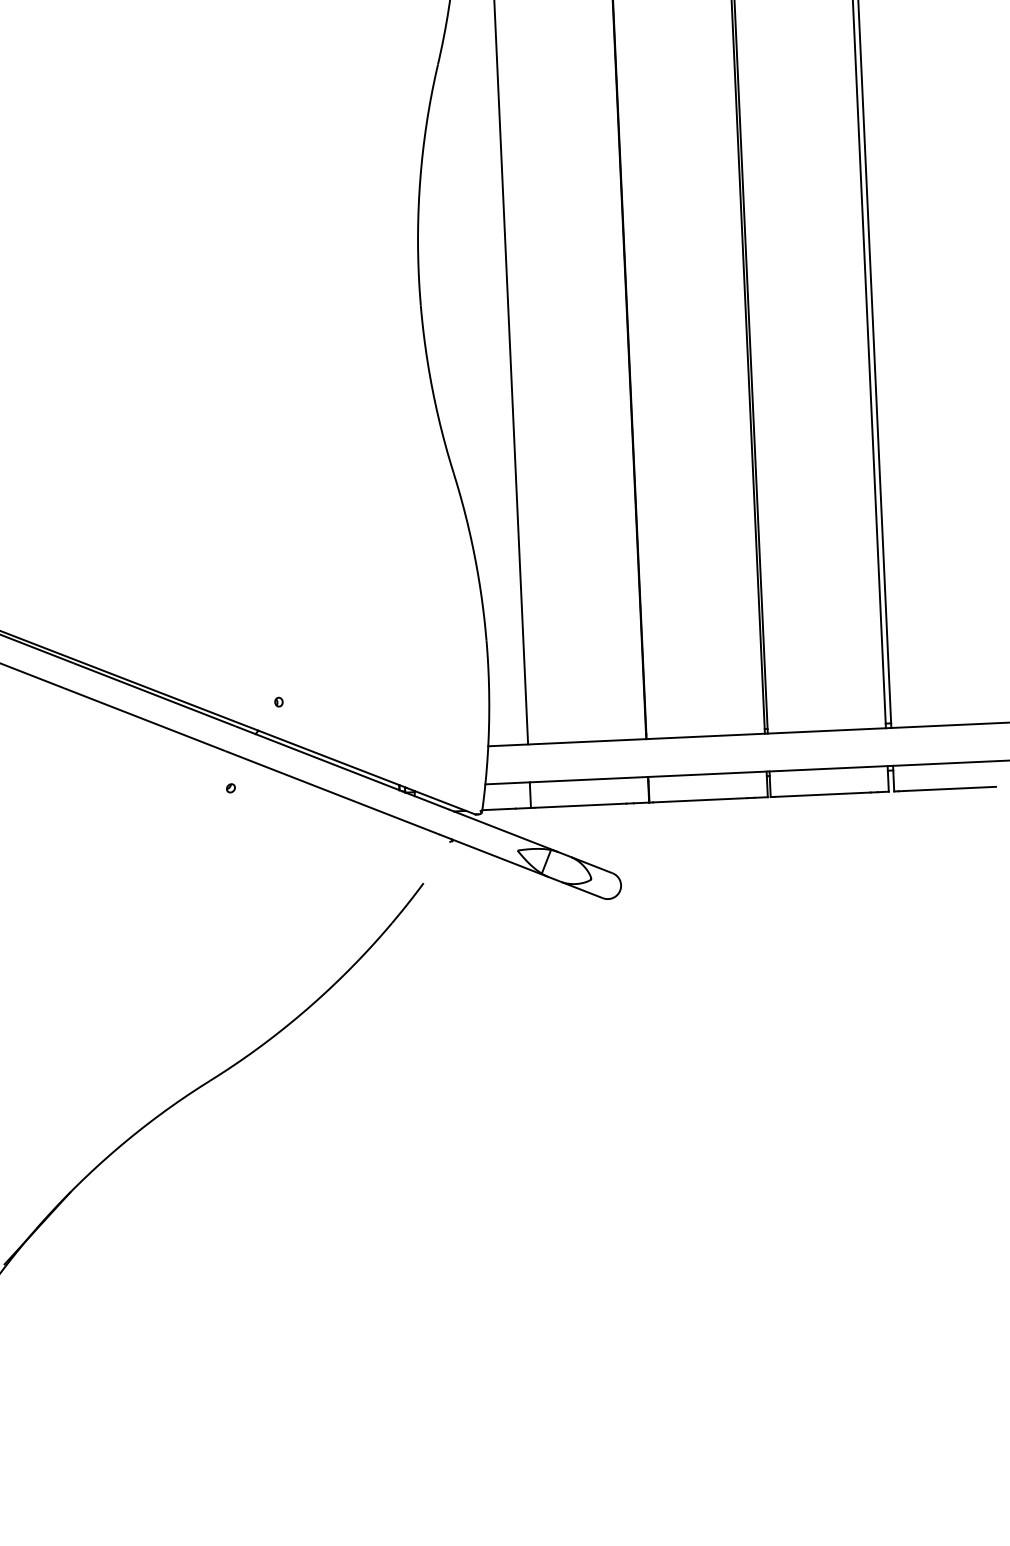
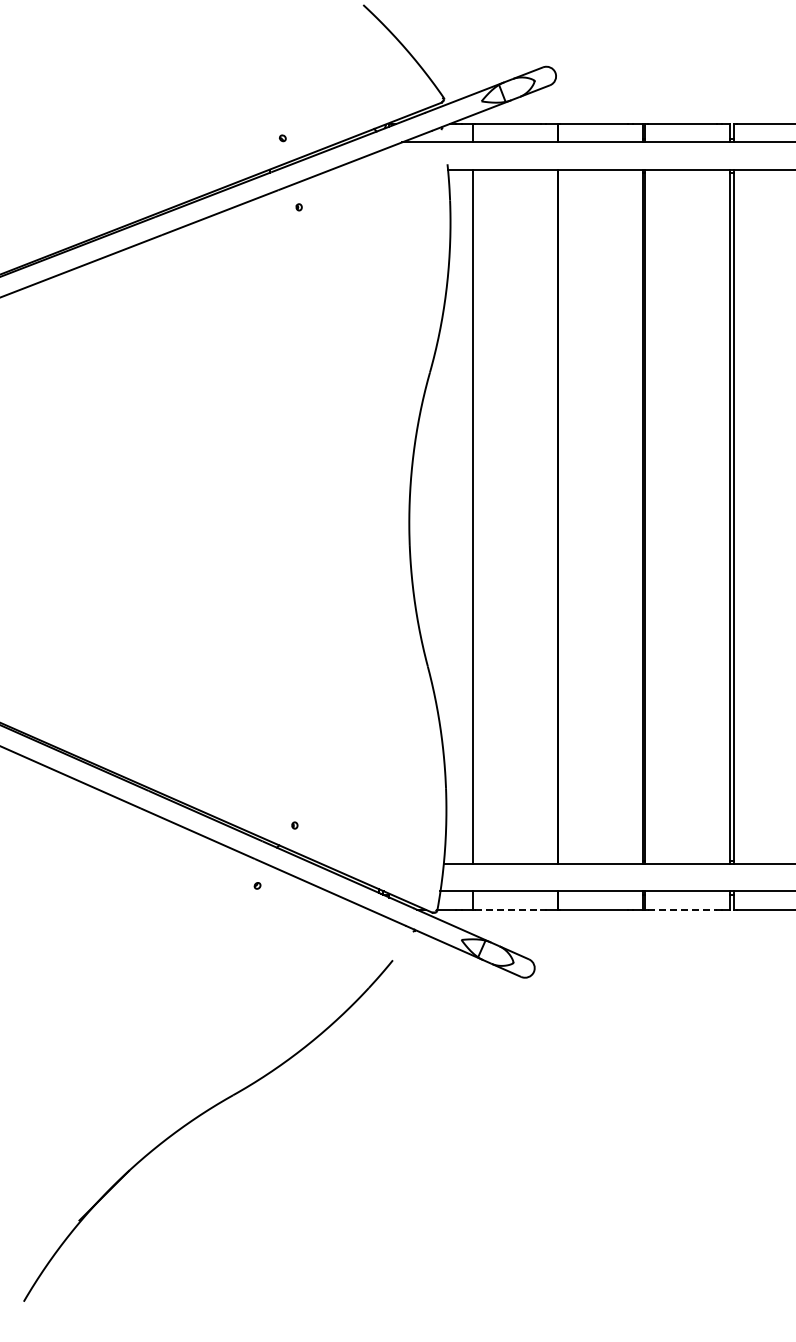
line: (822, 794) -> (682, 909), solid -> dashed
line: (580, 805) -> (508, 909), solid -> dashed

